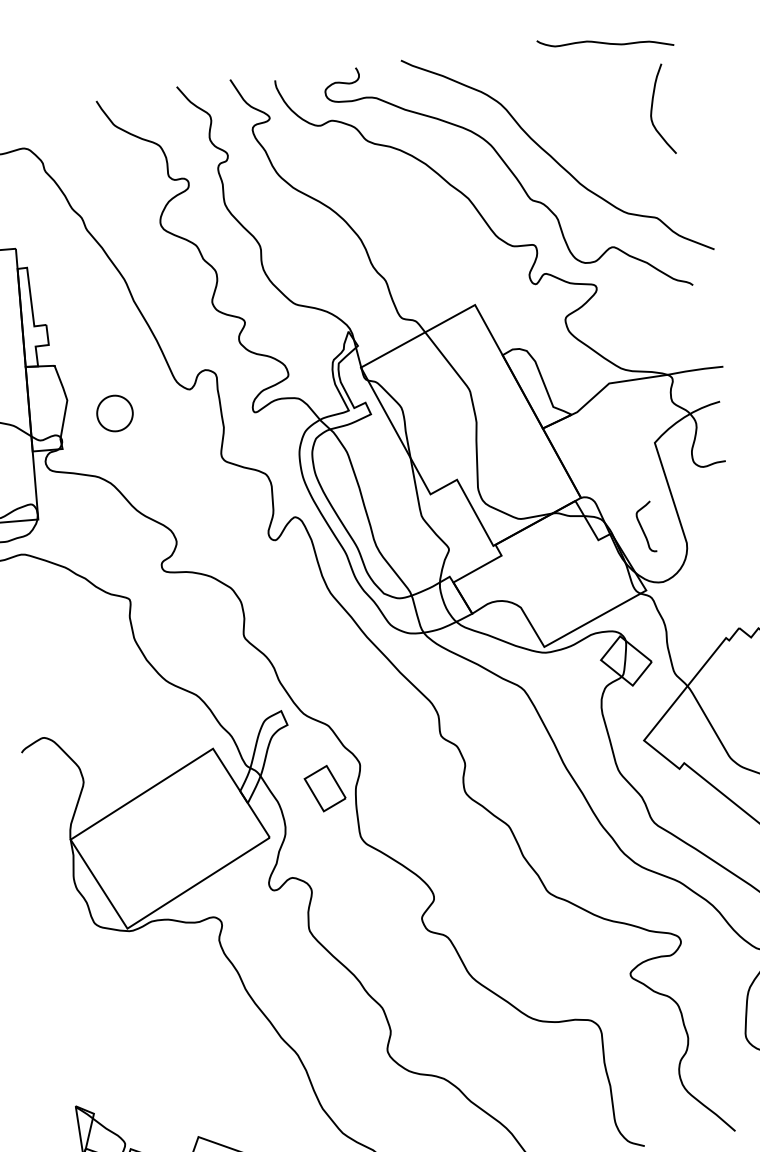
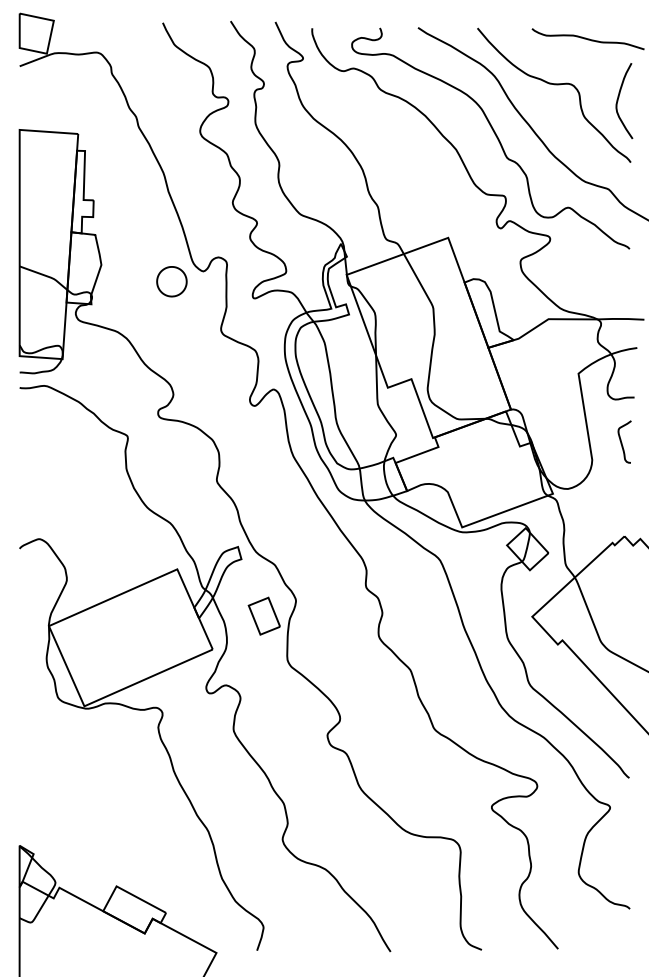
curve: (573, 104) -> (554, 85), added
part: (114, 413) -> (171, 281), moved
curve: (643, 528) -> (622, 442), moved

